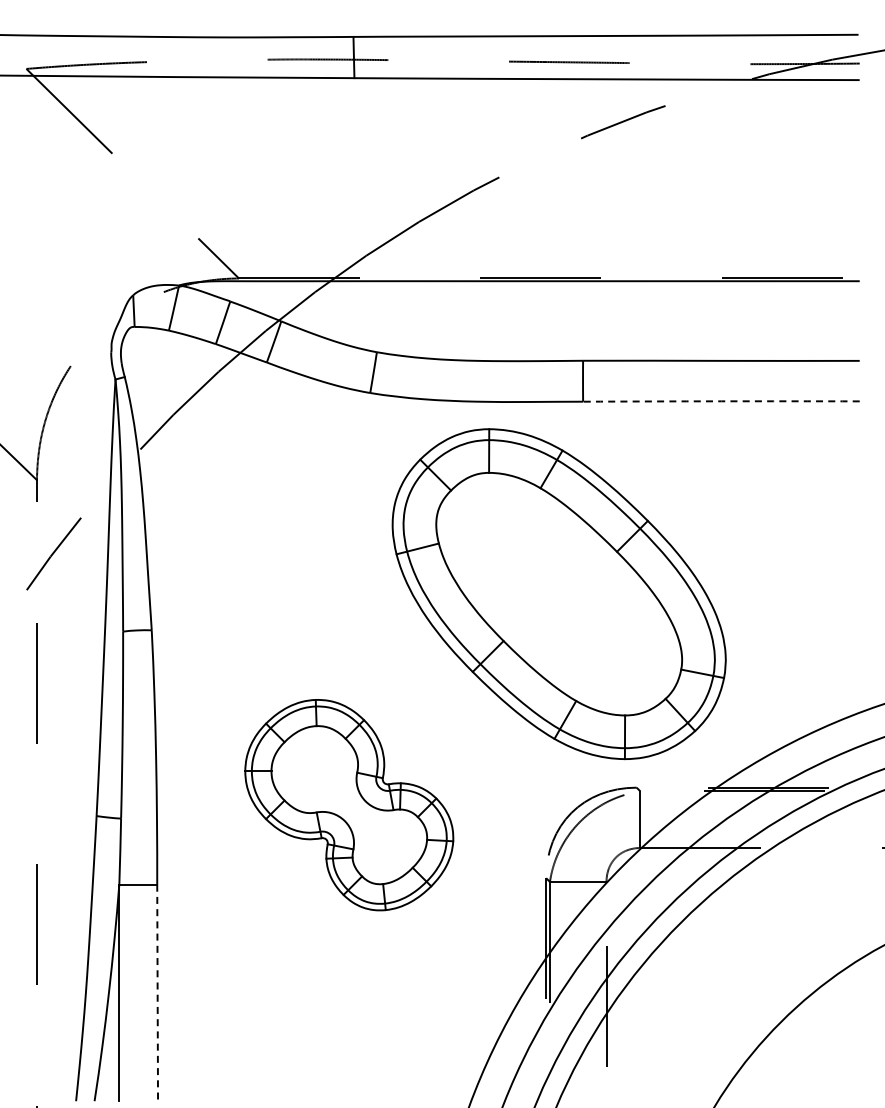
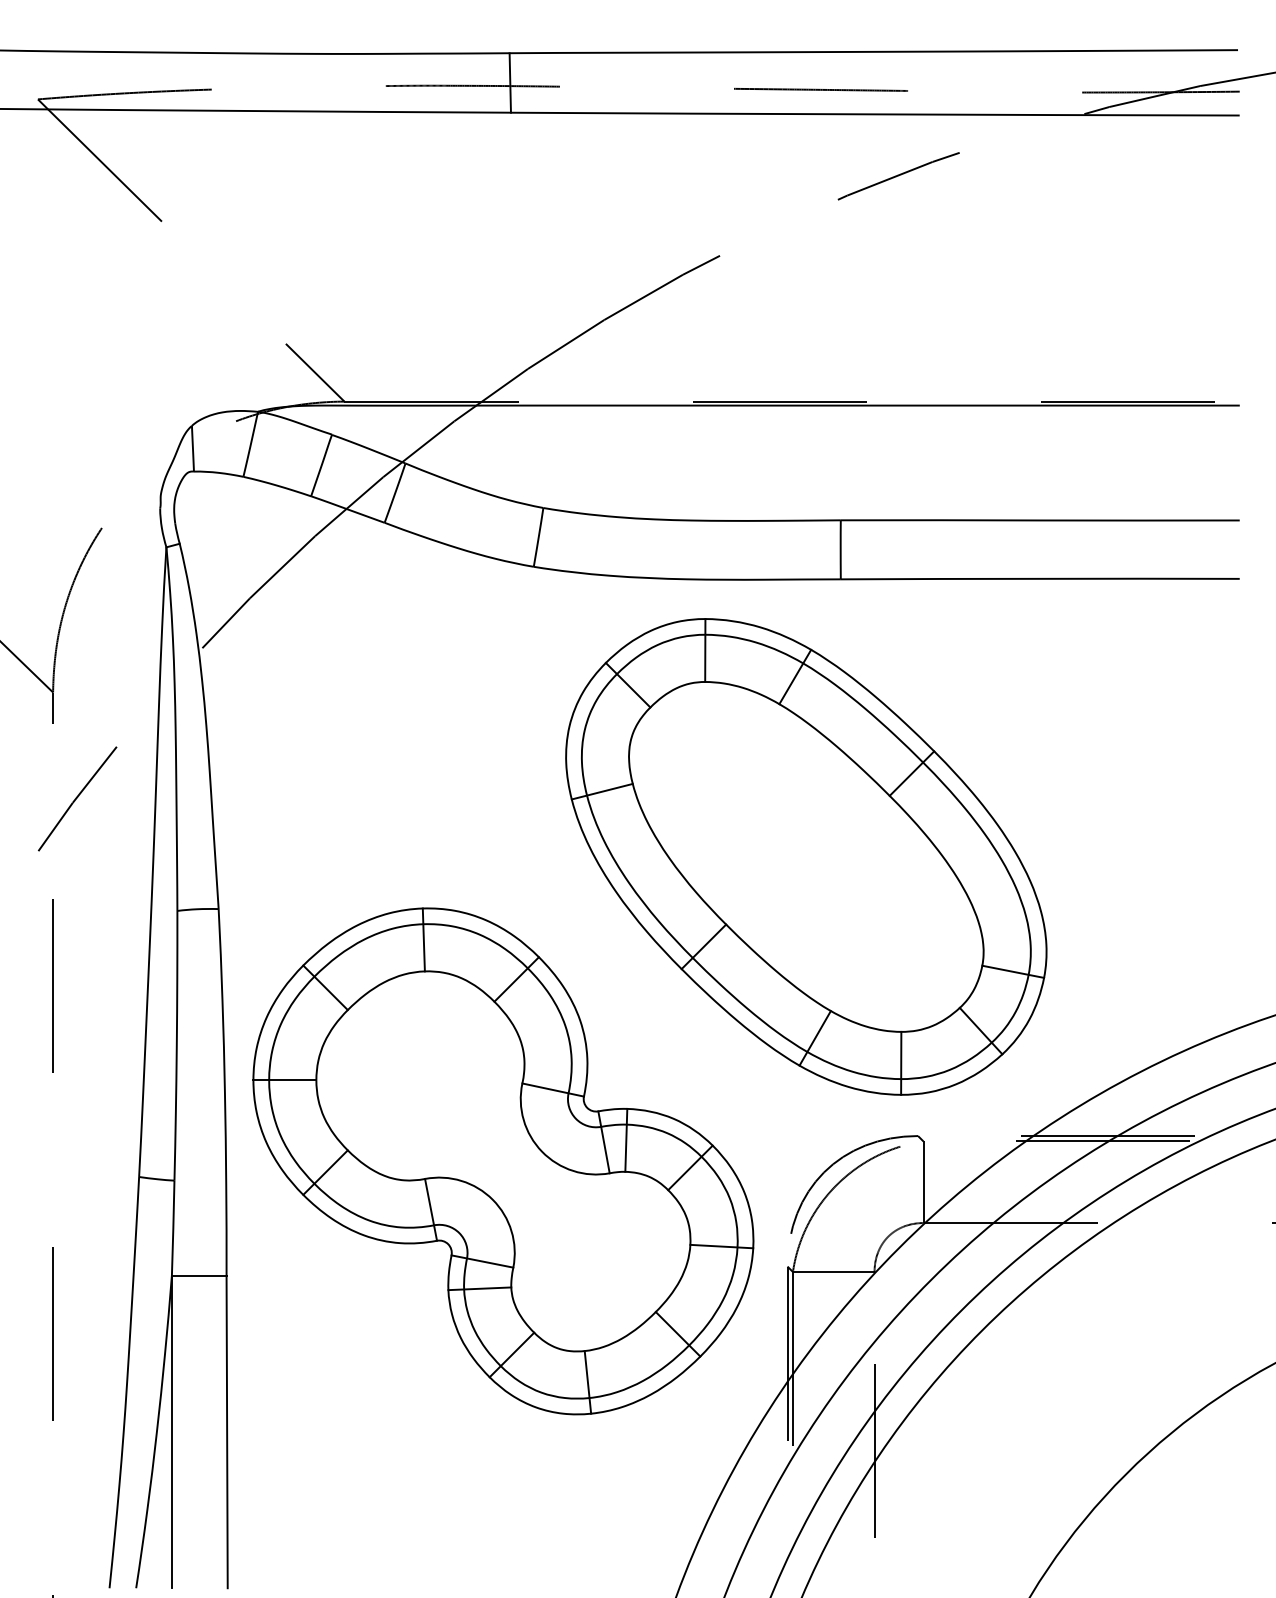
arc: (721, 401) -> (1040, 579), dashed -> solid
part: (349, 804) -> (503, 1160), size x1.67
line: (157, 993) -> (226, 1432), dashed -> solid

